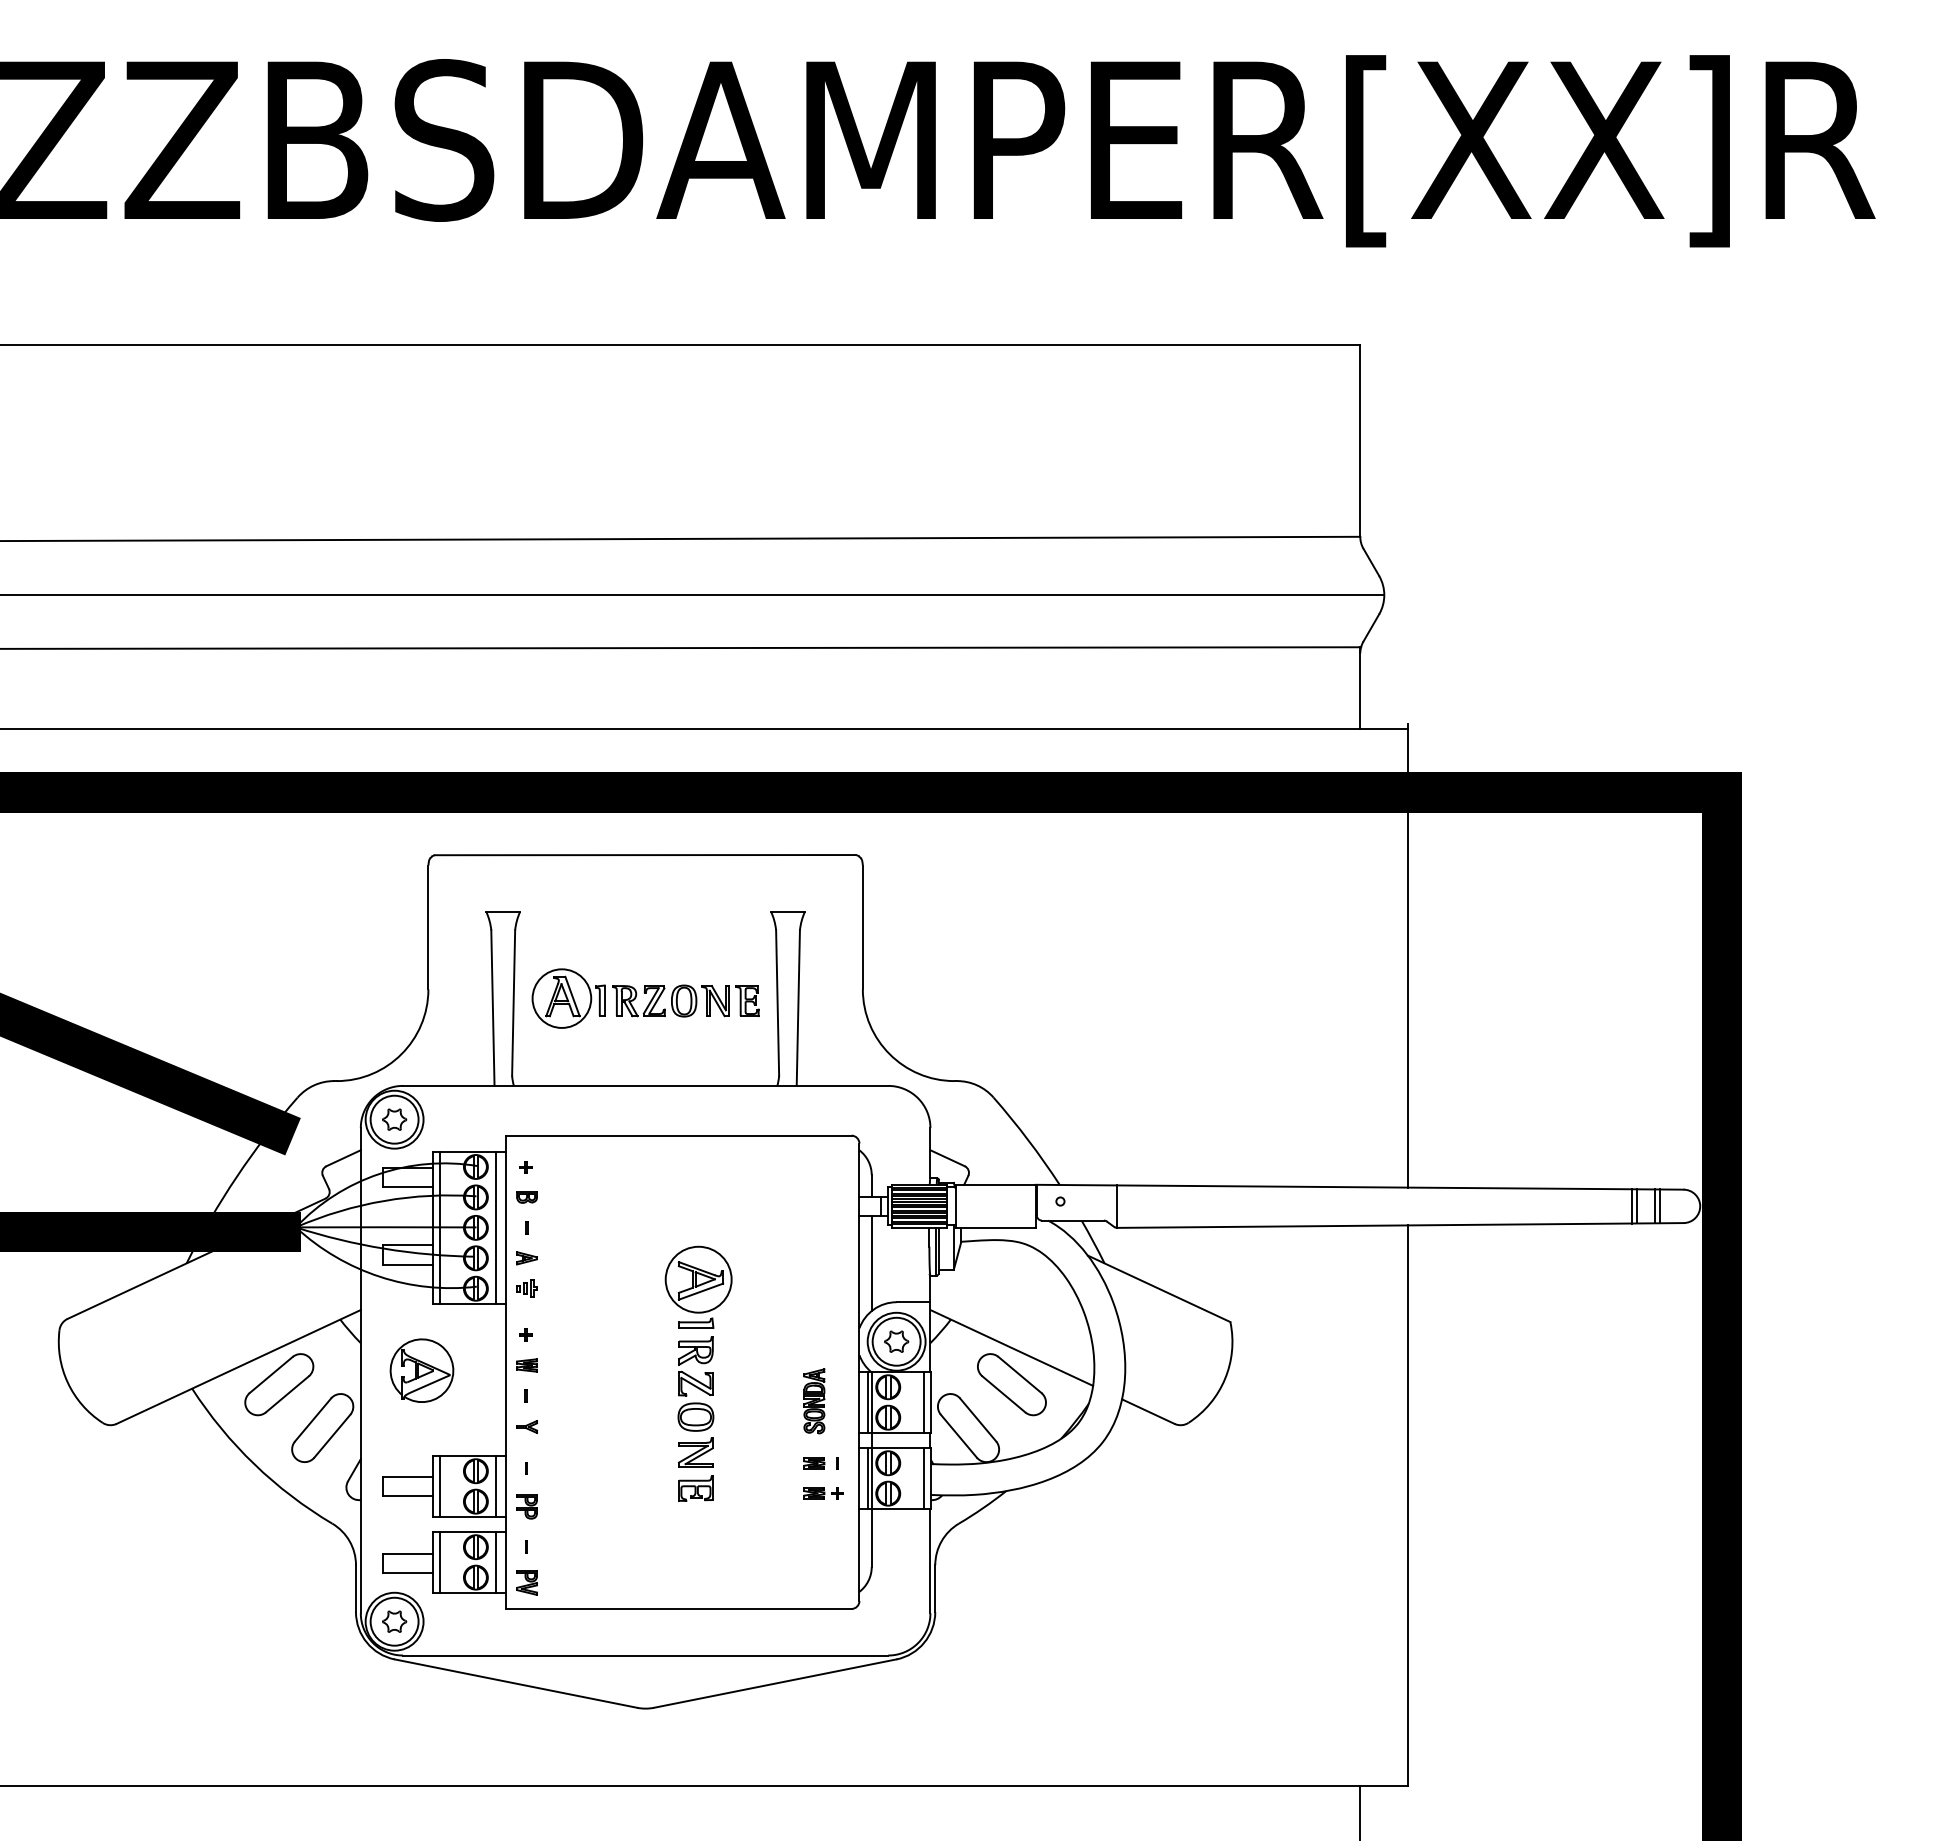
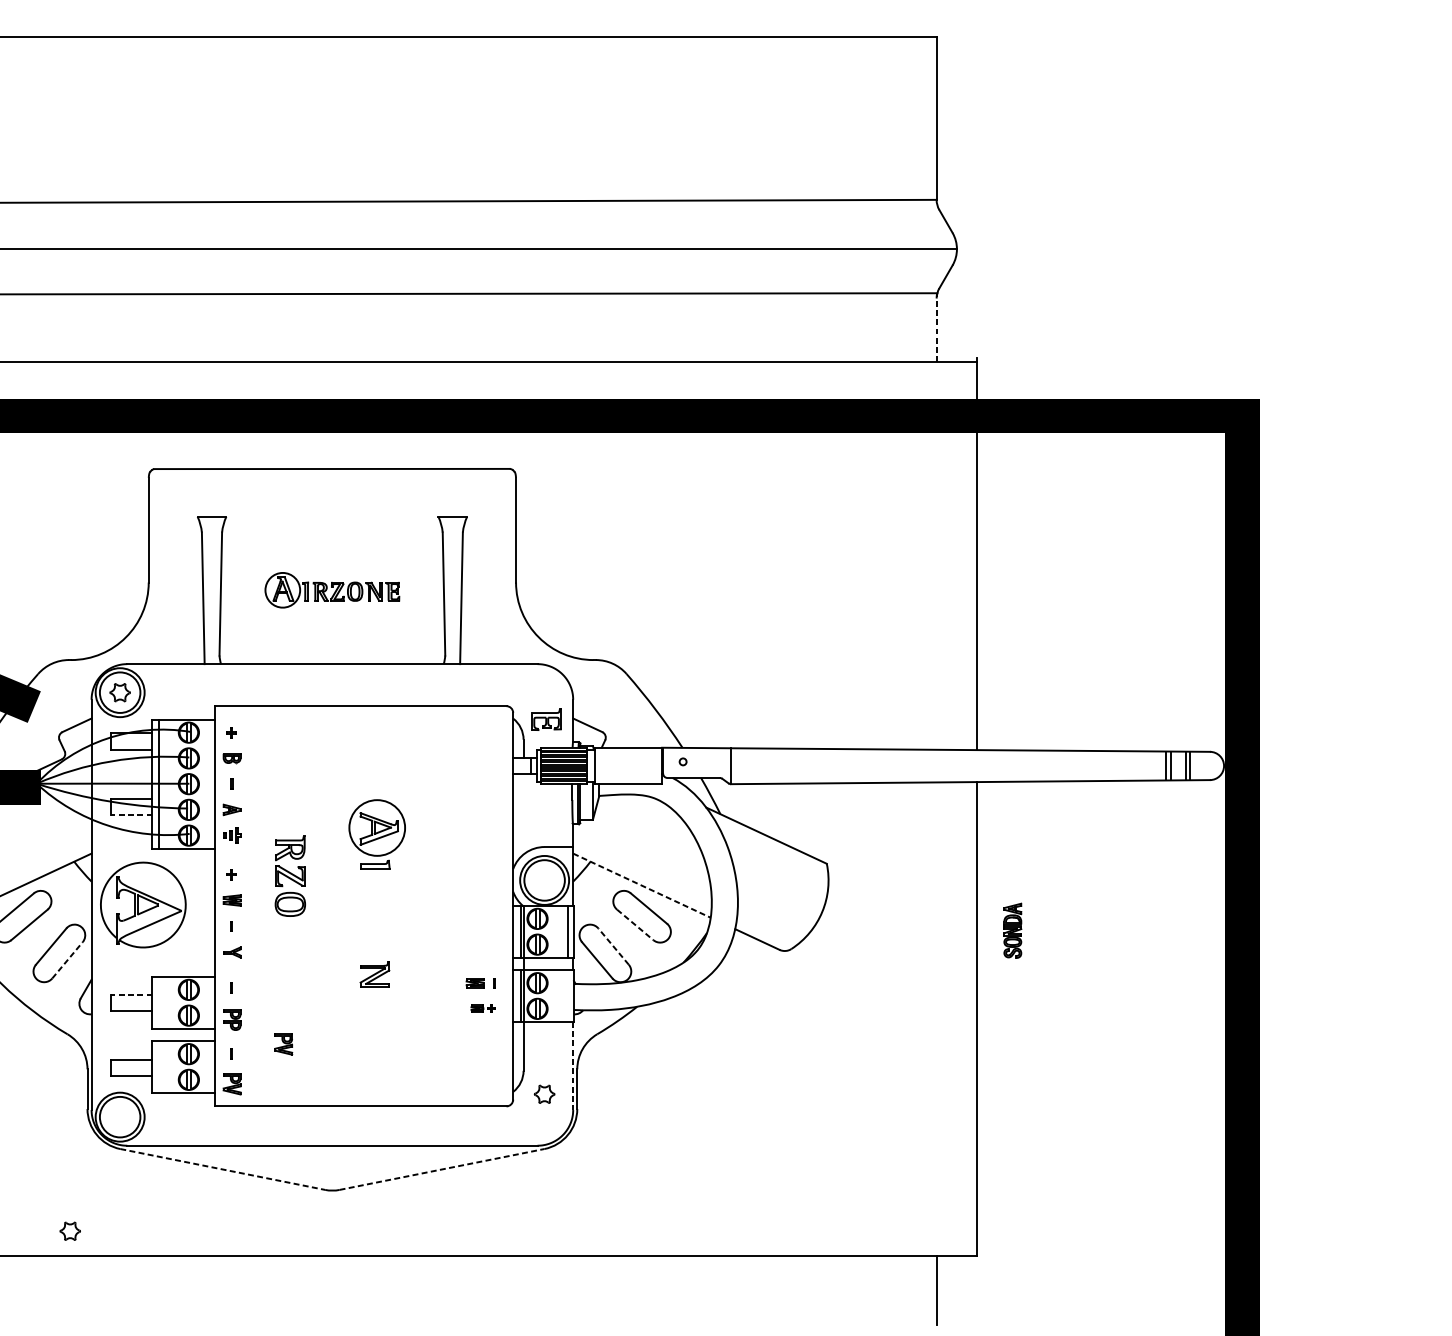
line: (1360, 688) -> (936, 328), solid -> dashed
part: (645, 998) -> (332, 590), size x0.7
line: (495, 1227) -> (205, 783), removed
line: (871, 1263) -> (523, 814), removed
line: (408, 1264) -> (131, 815), solid -> dashed
part: (896, 1341) -> (544, 1094), moved
line: (1011, 1347) -> (641, 885), solid -> dashed
part: (421, 1370) -> (142, 904), size x1.6
part: (695, 1383) -> (290, 876), moved
line: (1004, 1394) -> (635, 925), solid -> dashed
part: (814, 1401) -> (1012, 930), moved
line: (978, 1419) -> (613, 946), solid -> dashed
line: (332, 1436) -> (67, 960), solid -> dashed
line: (408, 1476) -> (131, 994), solid -> dashed
line: (924, 1478) -> (568, 996), removed
line: (439, 1485) -> (158, 1001), removed
line: (495, 1485) -> (205, 1001), removed
part: (695, 1488) -> (546, 719), moved
part: (823, 1493) -> (482, 1008), size x0.7
part: (587, 1535) -> (283, 1044), added
line: (439, 1561) -> (158, 1066), removed
line: (495, 1561) -> (205, 1066), removed
line: (930, 1561) -> (573, 1066), solid -> dashed
part: (394, 1621) -> (70, 1231), moved
line: (515, 1683) -> (222, 1169), solid -> dashed
line: (775, 1683) -> (442, 1169), solid -> dashed

